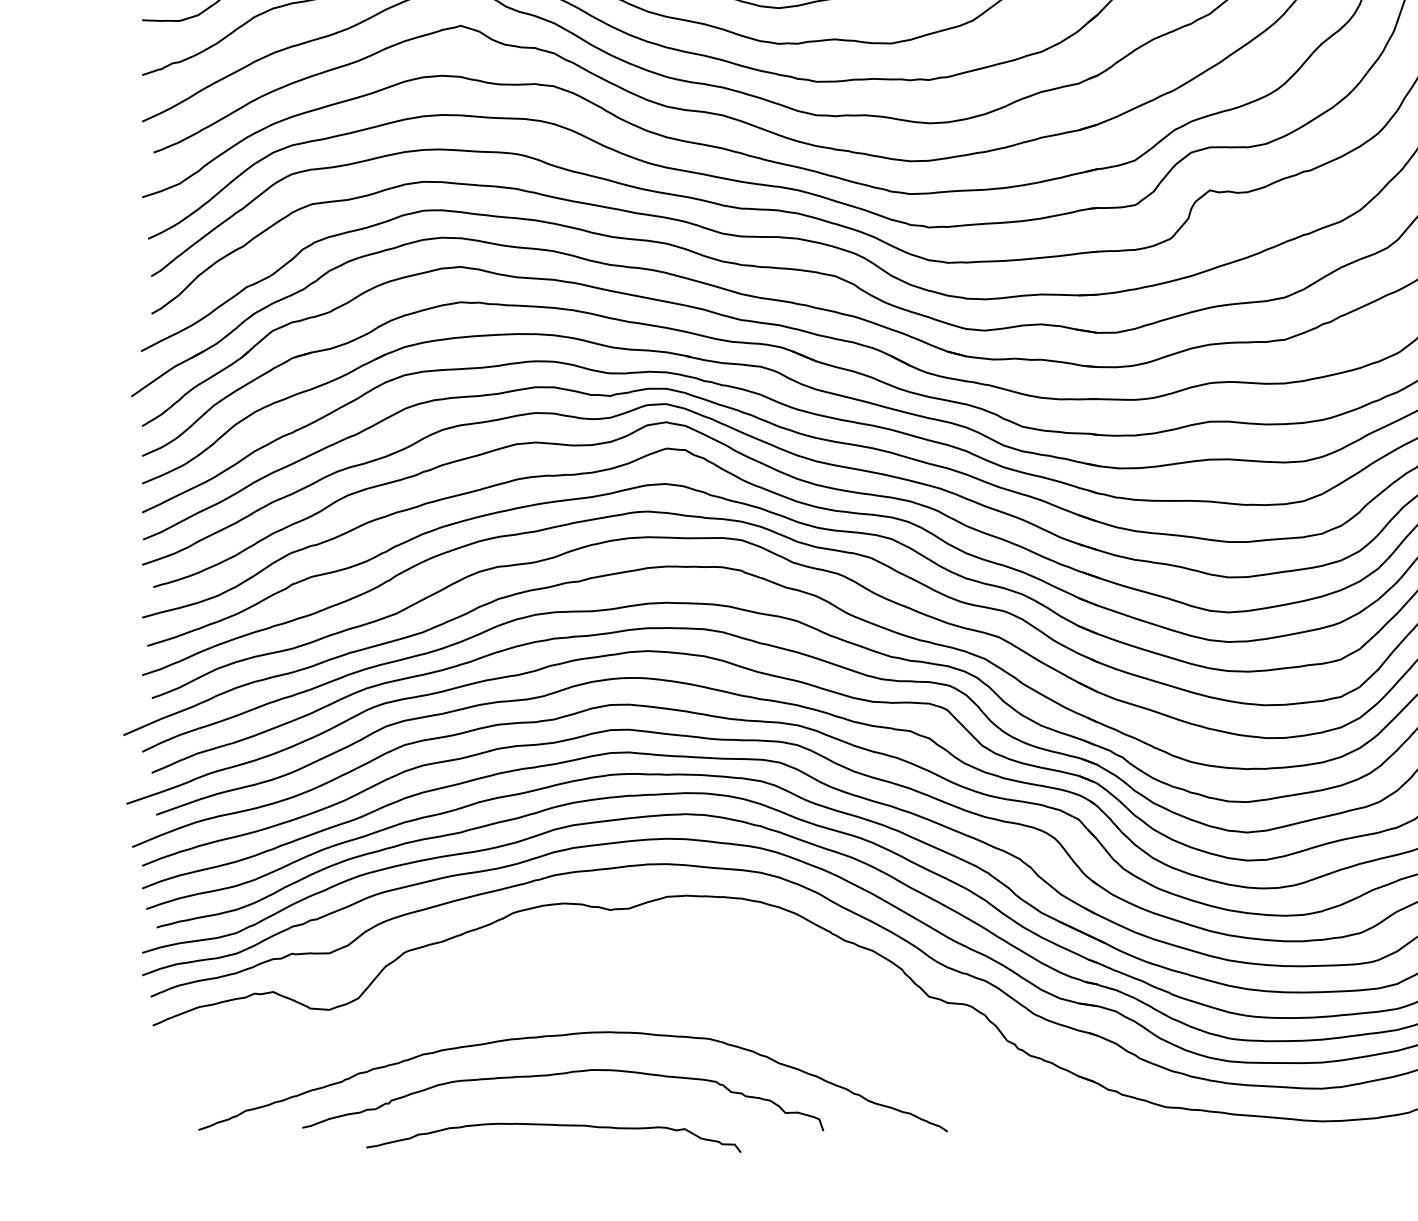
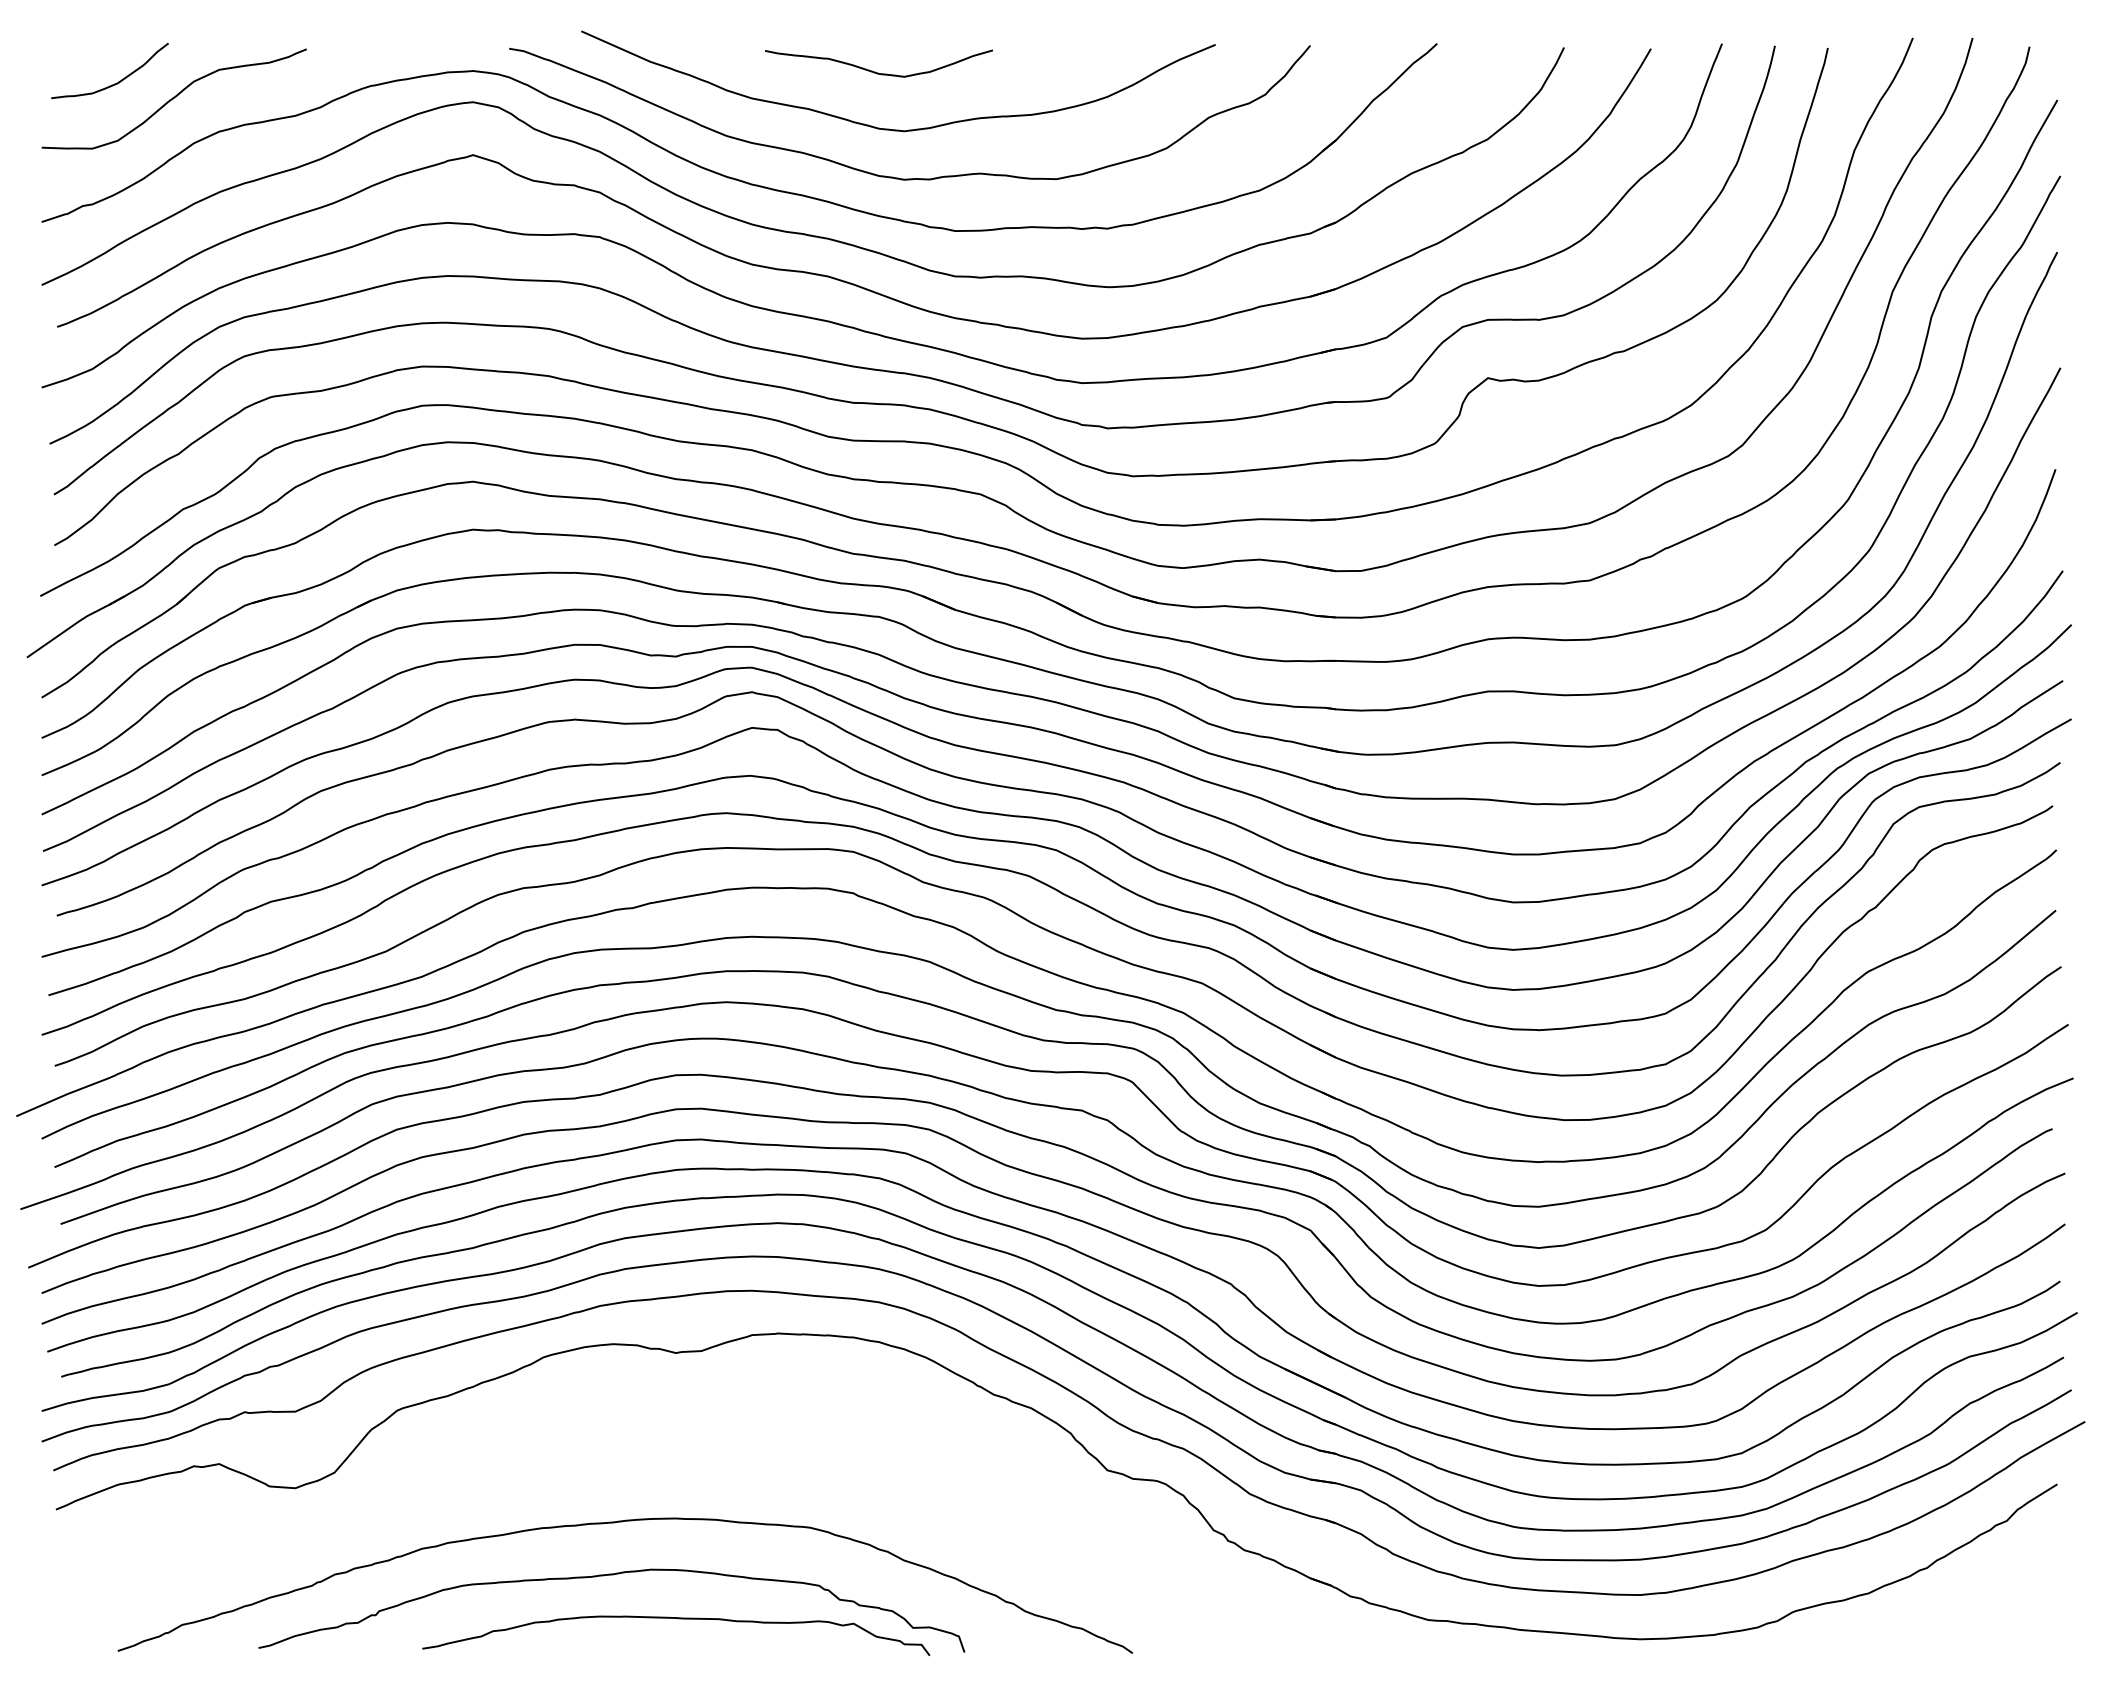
curve: (555, 1125) -> (678, 1619), moved

